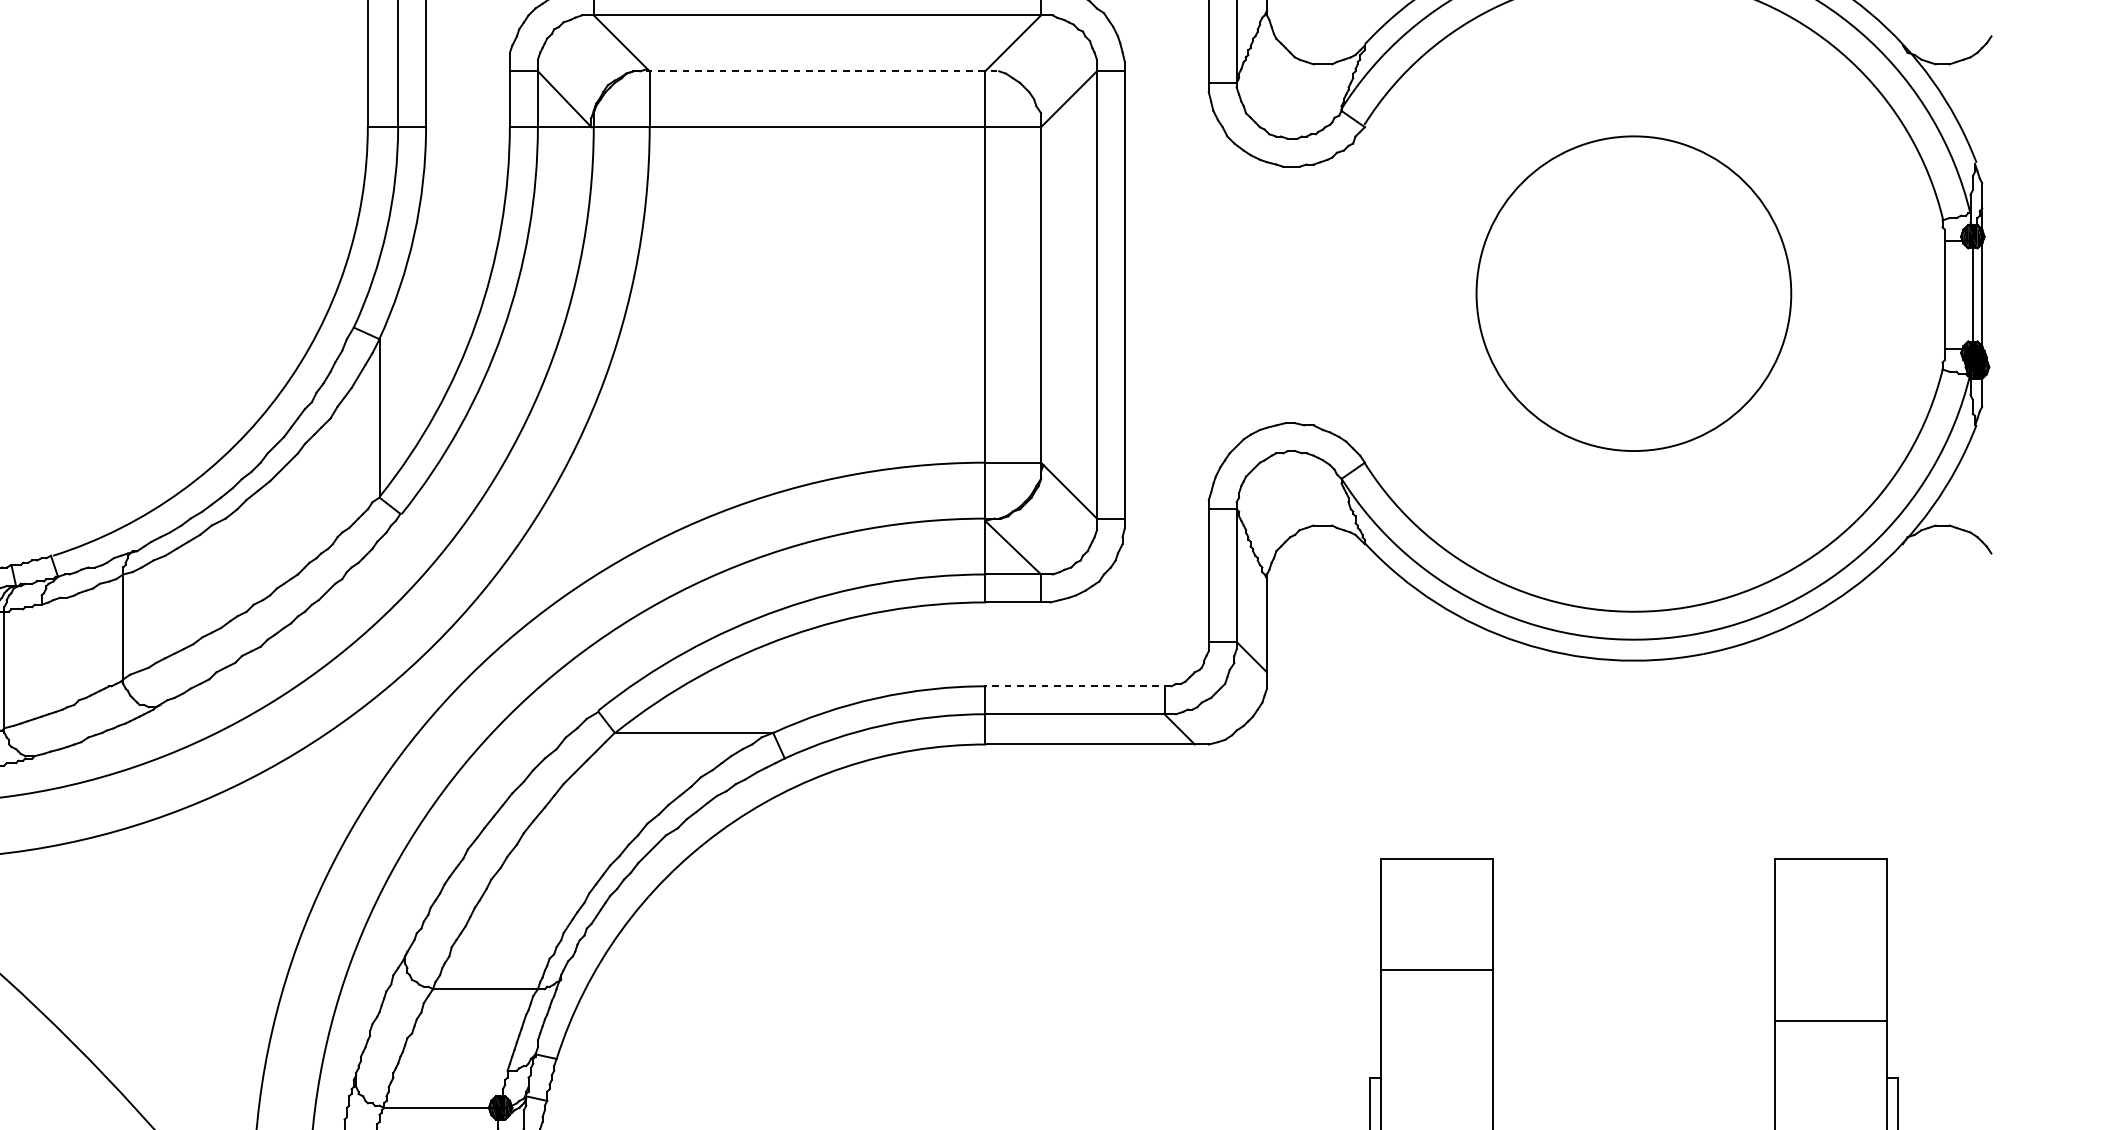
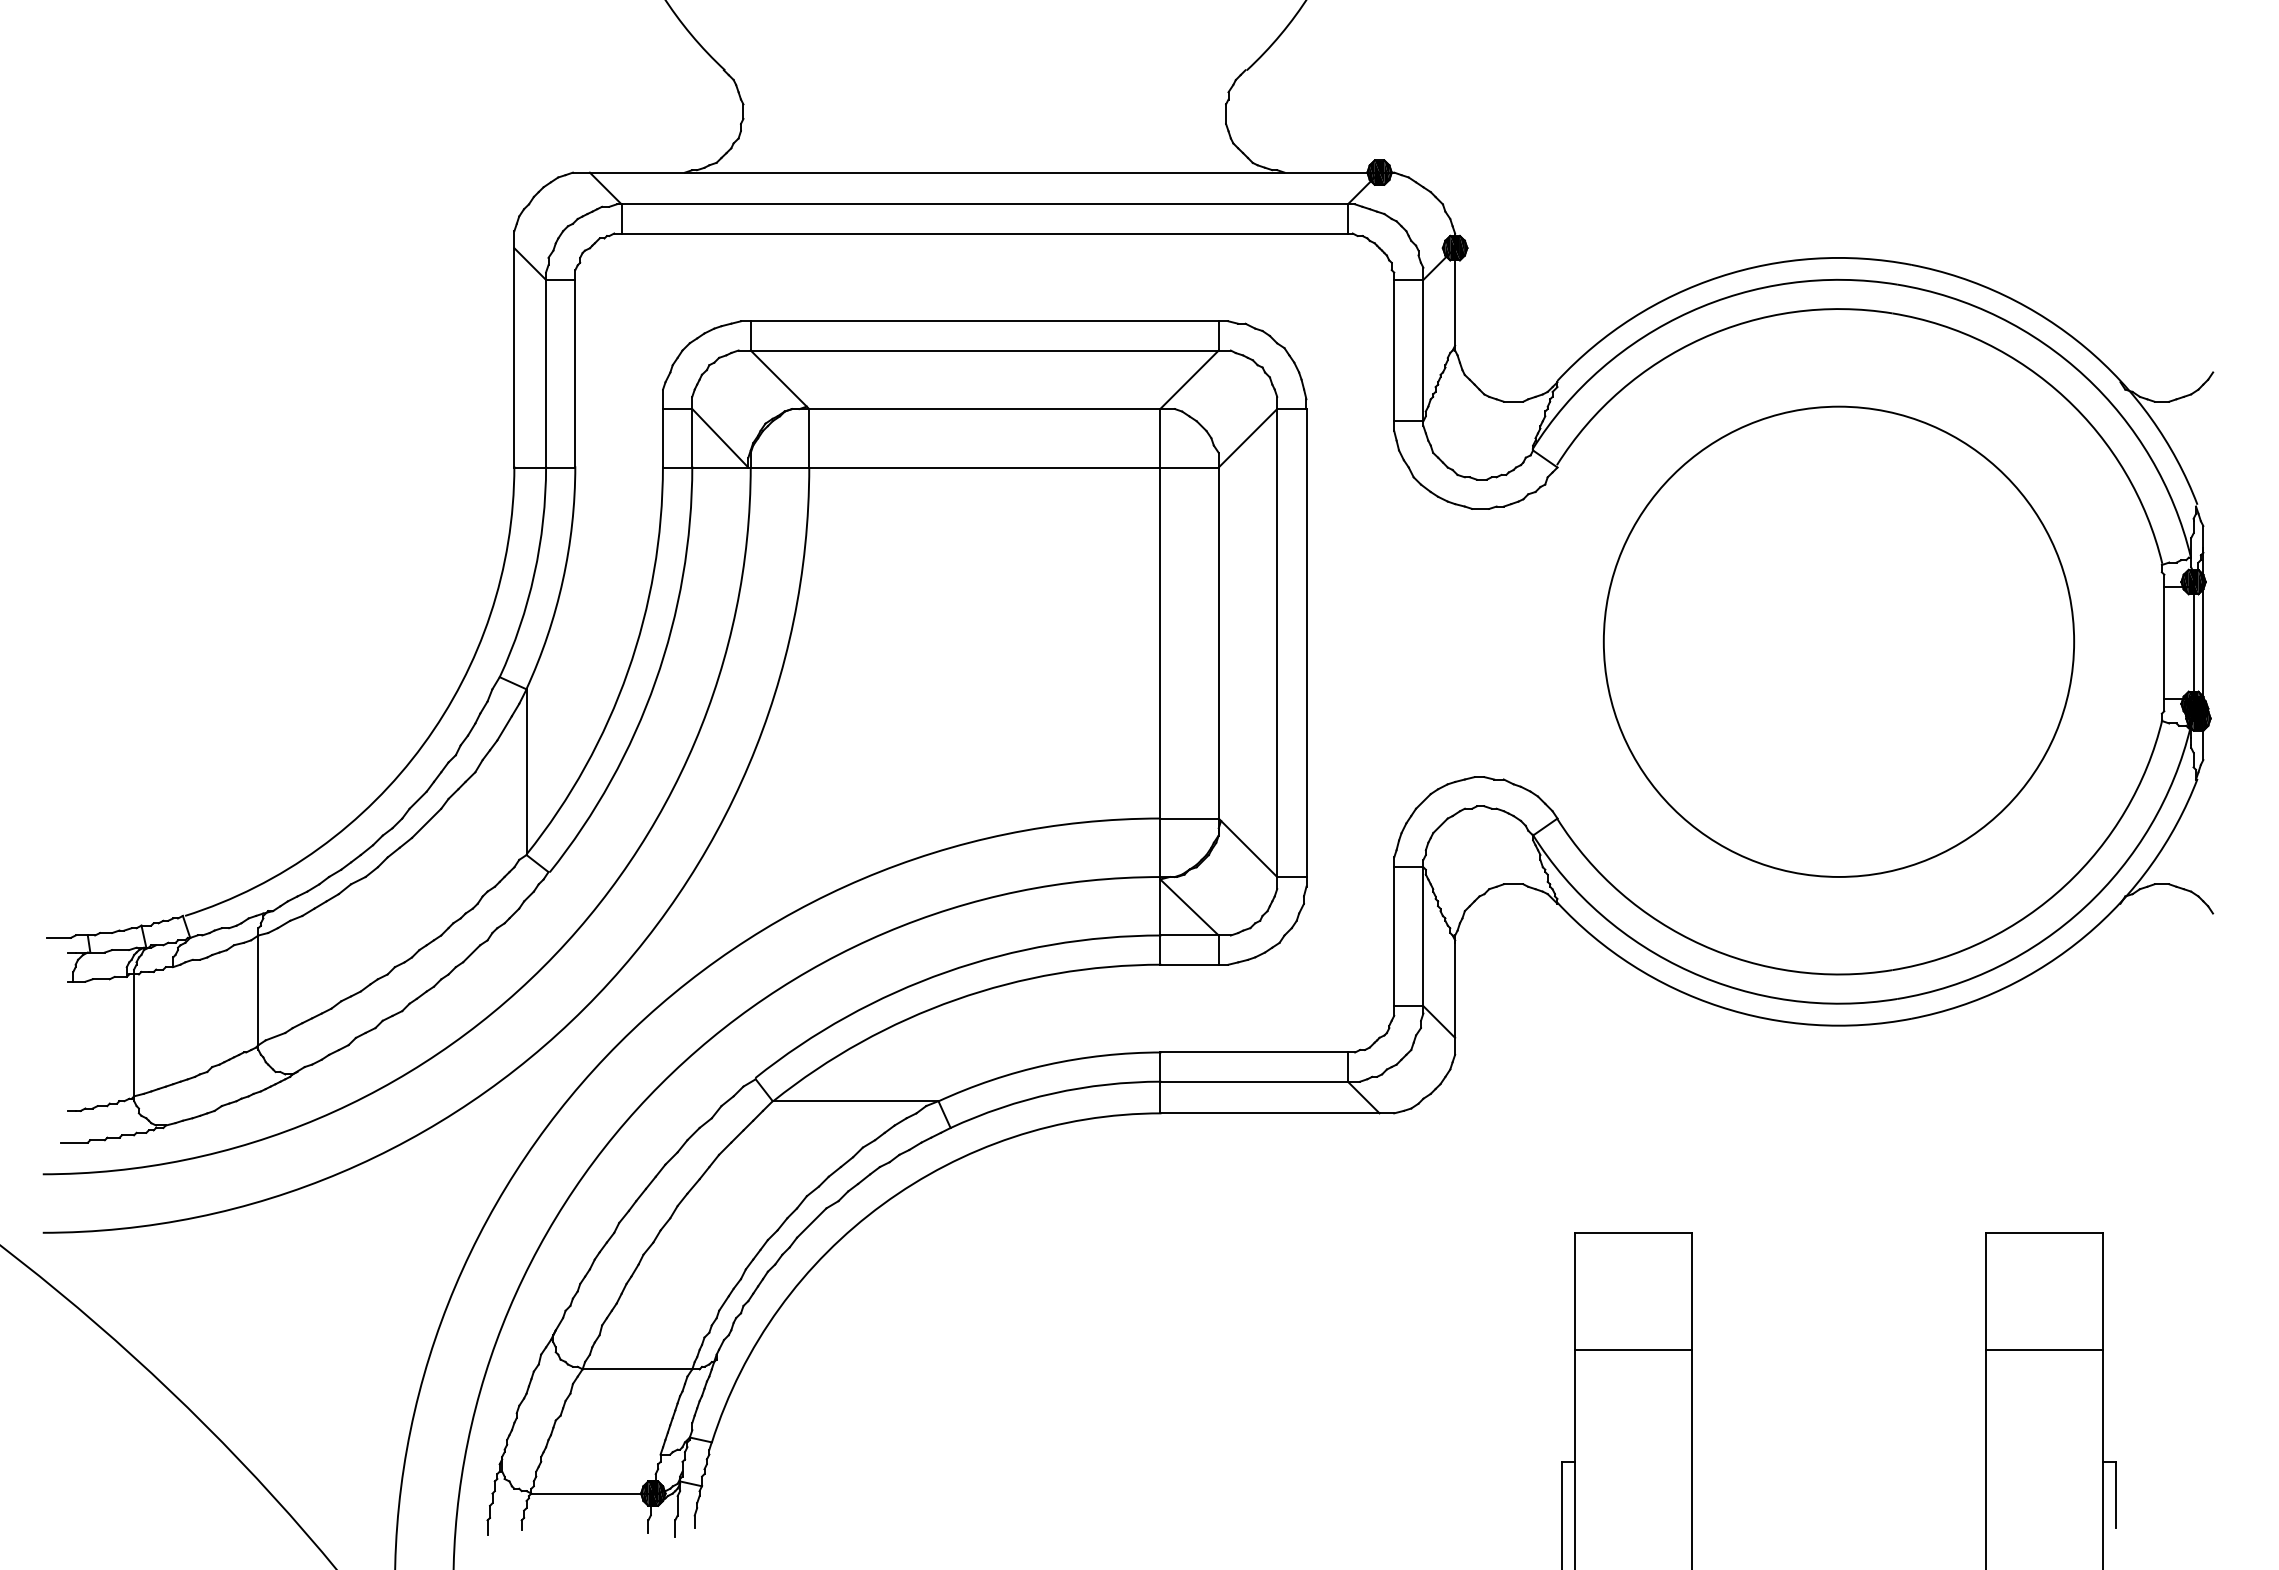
line: (817, 71) -> (984, 409), dashed -> solid
part: (1633, 293) -> (1838, 641), size x1.43
line: (1078, 686) -> (1257, 1052), dashed -> solid
line: (1830, 1020) -> (2044, 1349), moved

